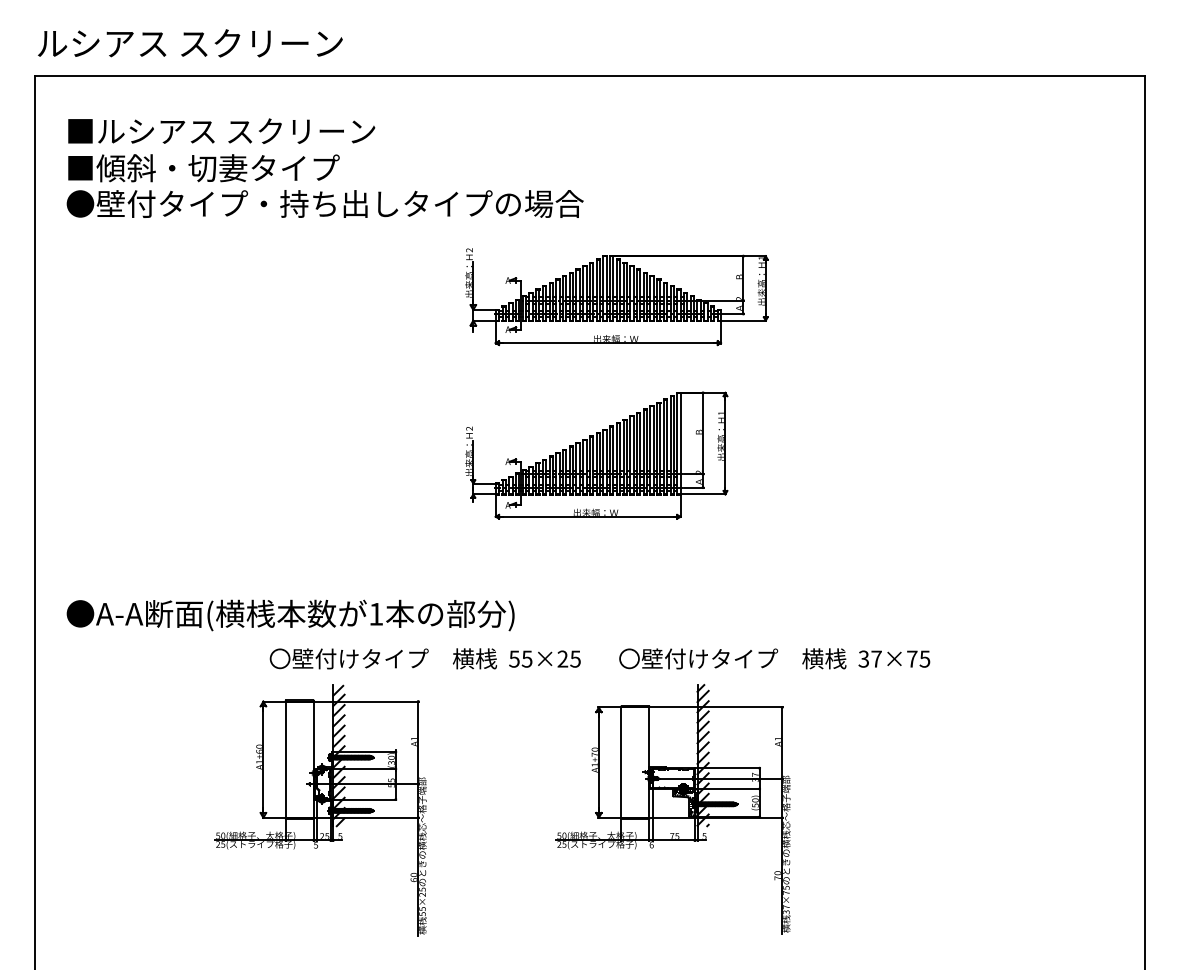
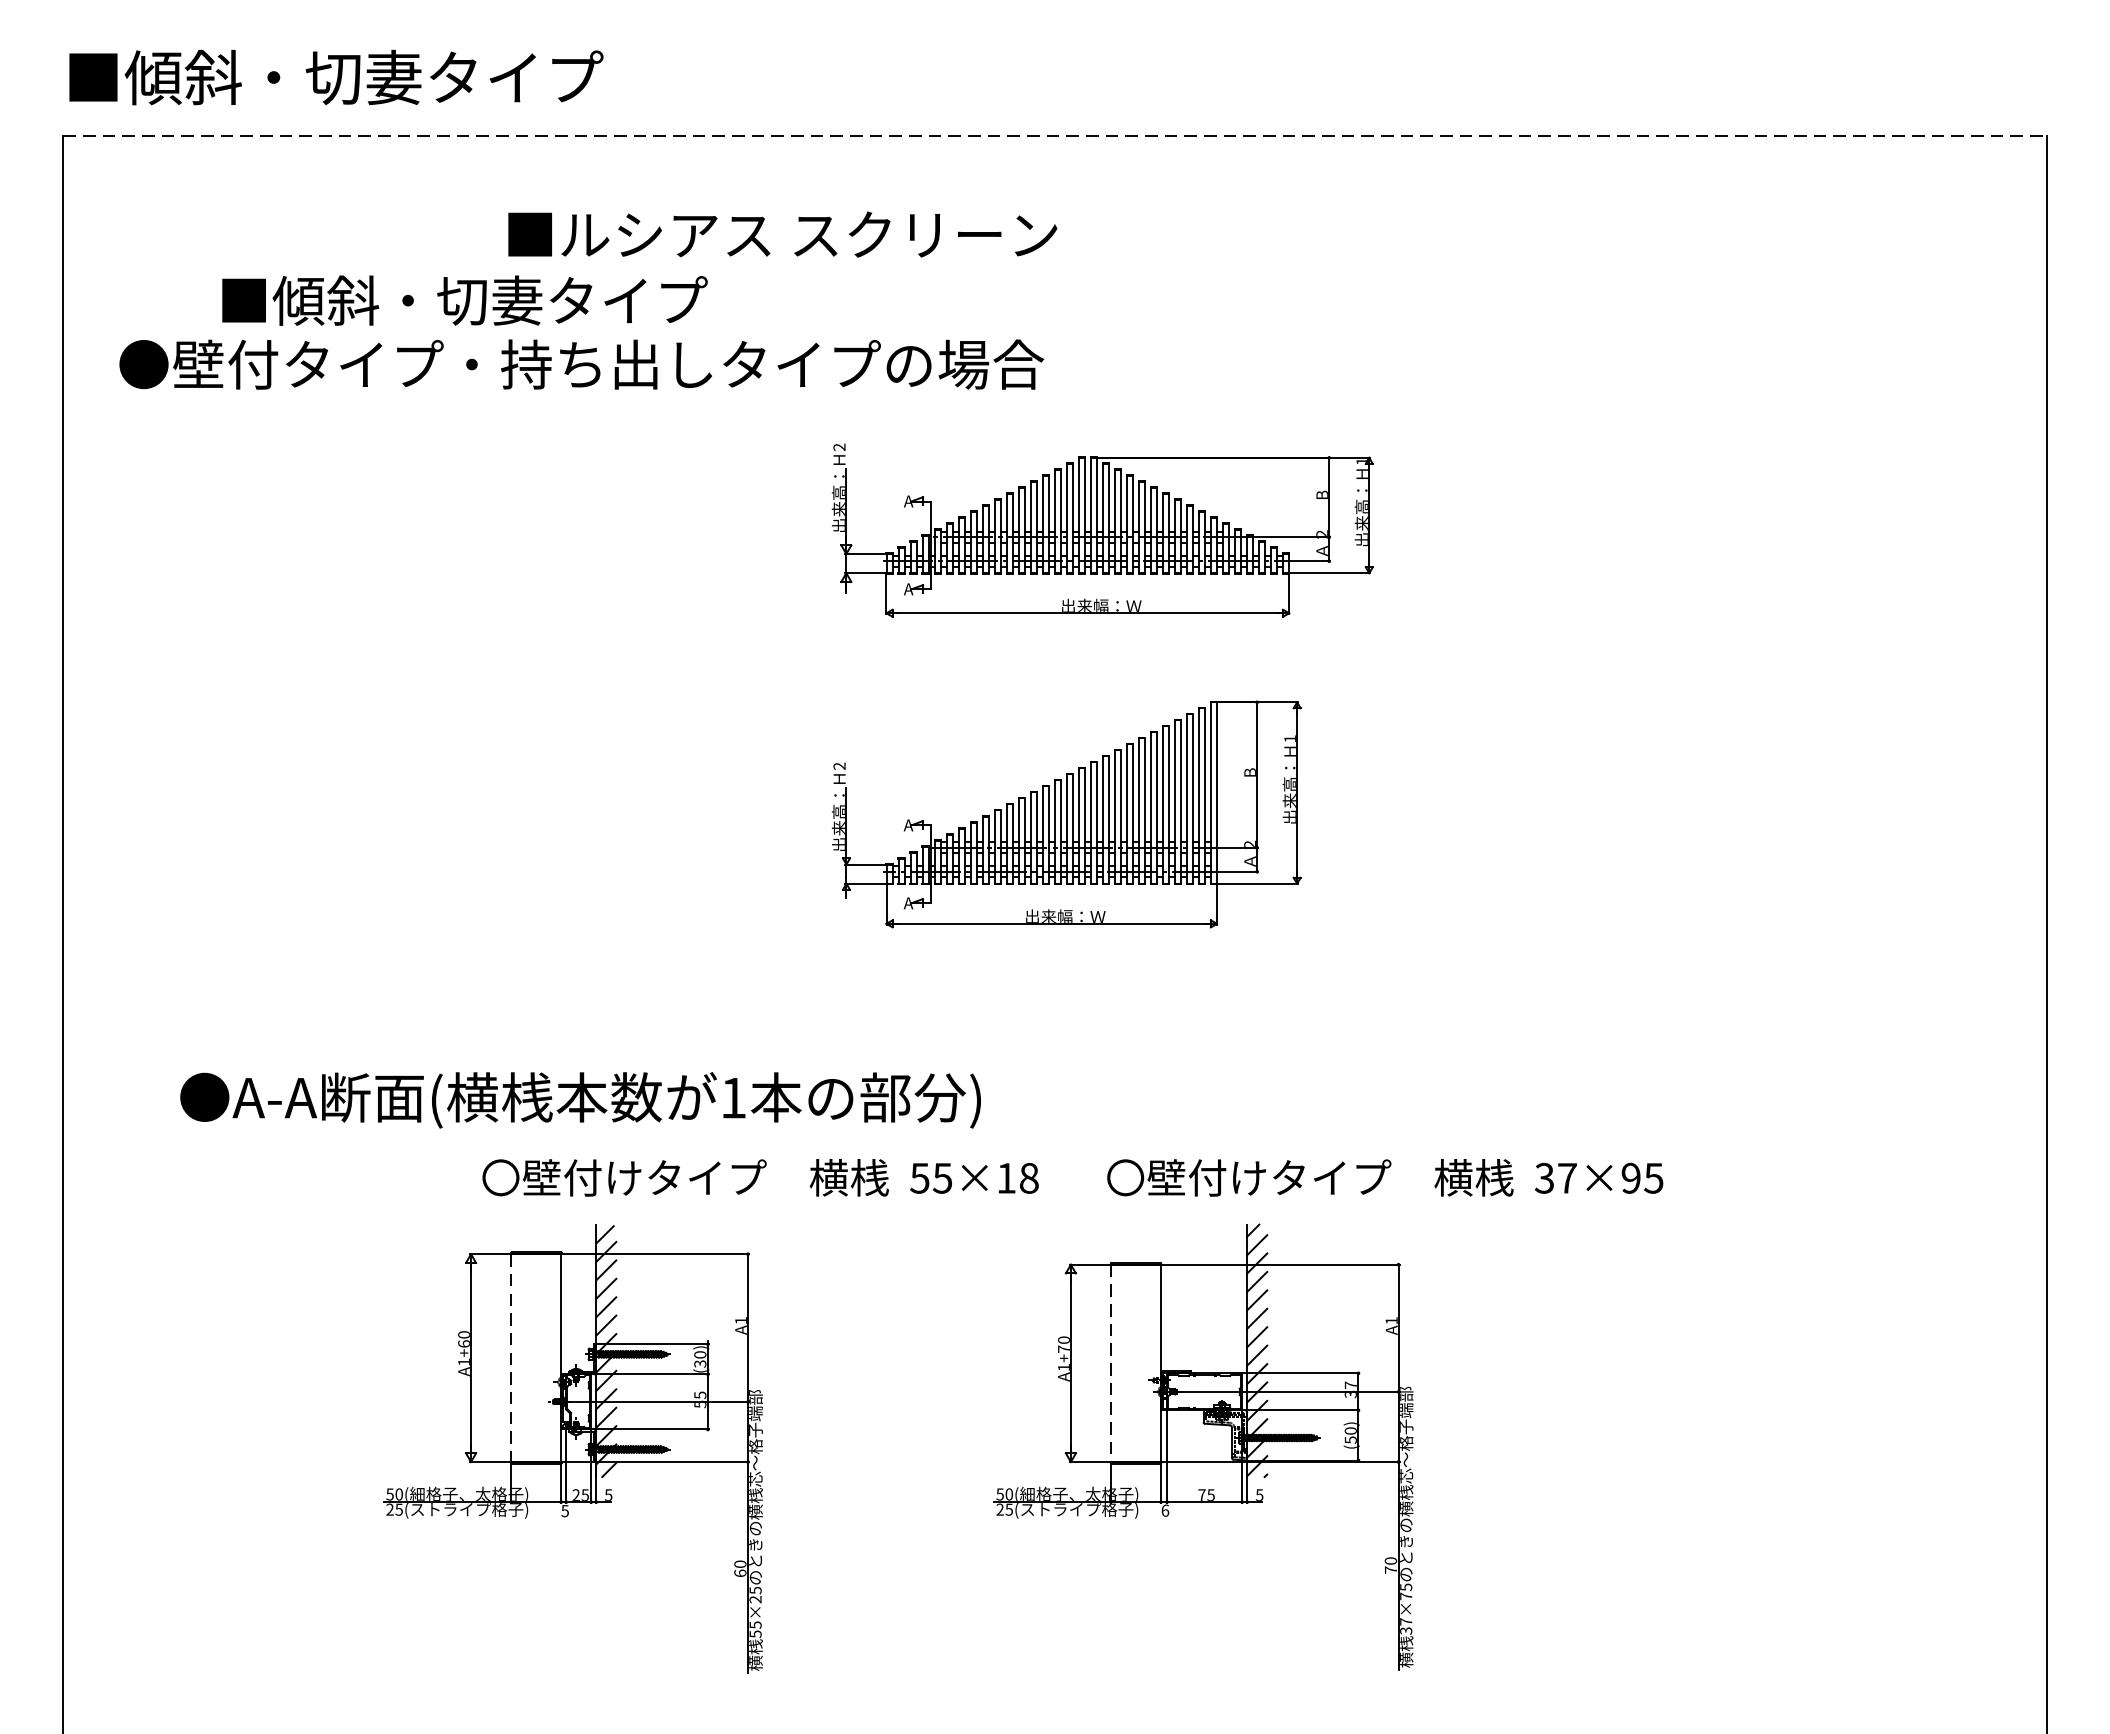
text: (189, 43) -> (338, 77), ルシアス スクリーン -> ■傾斜・切妻タイプ
line: (590, 76) -> (1055, 136), solid -> dashed
text: (221, 130) -> (782, 233), moved
text: (203, 168) -> (464, 301), moved
text: (290, 615) -> (580, 1100), moved
text: (568, 658) -> (1016, 1177), 55×25 -> 55×18
text: (912, 658) -> (1631, 1177), 37×75 -> 37×95
line: (285, 760) -> (510, 1359), solid -> dashed
line: (621, 763) -> (1111, 1364), solid -> dashed

